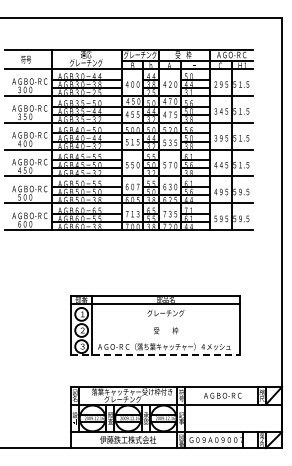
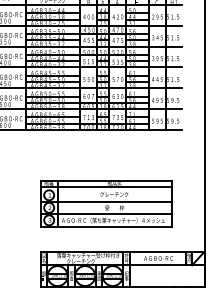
line: (155, 322) -> (106, 201), added
line: (155, 338) -> (106, 214), added
line: (155, 354) -> (106, 226), dashed -> solid

